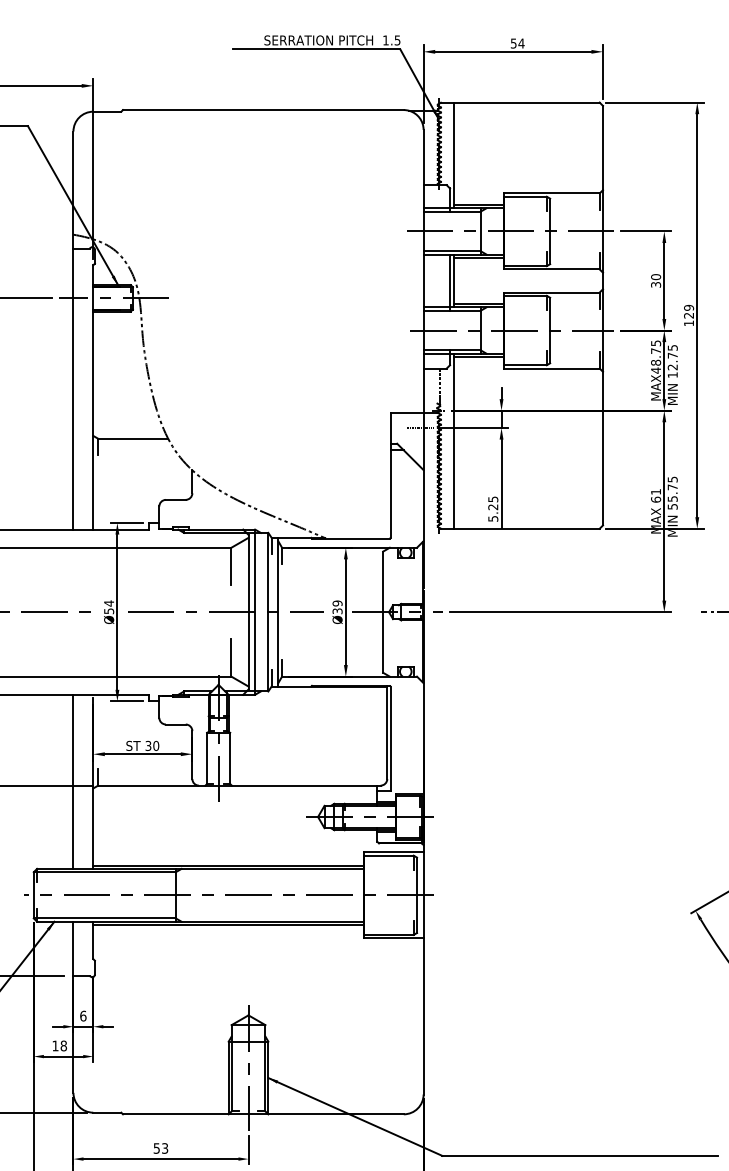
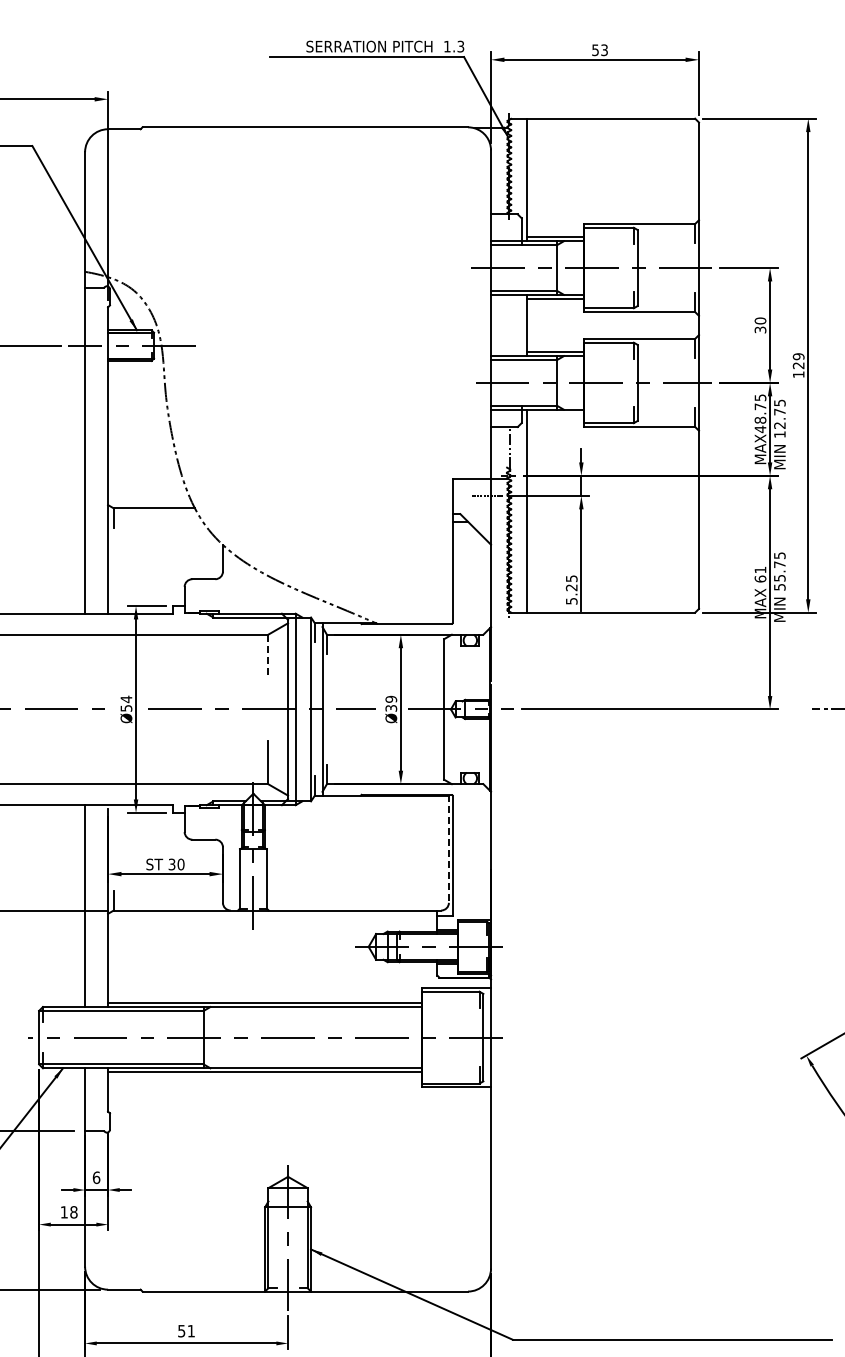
text: (397, 39) -> (460, 45), 1.5 -> 1.3
text: (521, 43) -> (604, 50), 54 -> 53
line: (449, 281) -> (521, 326), removed
line: (479, 356) -> (555, 413), removed
line: (231, 566) -> (268, 656), solid -> dashed
line: (386, 732) -> (448, 848), solid -> dashed
text: (164, 1147) -> (190, 1330), 53 -> 51

